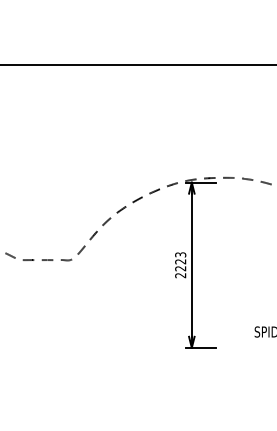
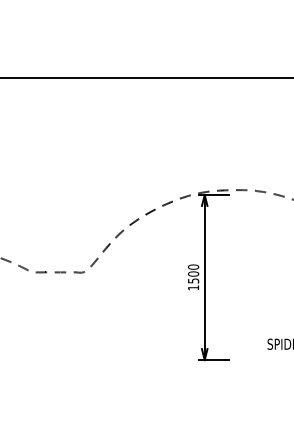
text: (180, 265) -> (193, 277), 2223 -> 1500

